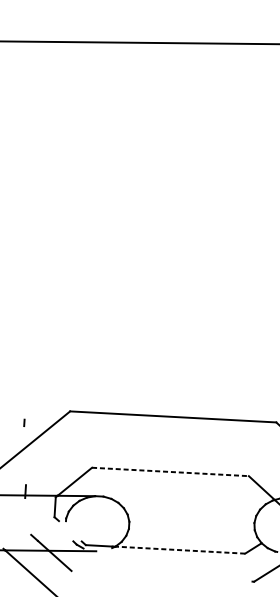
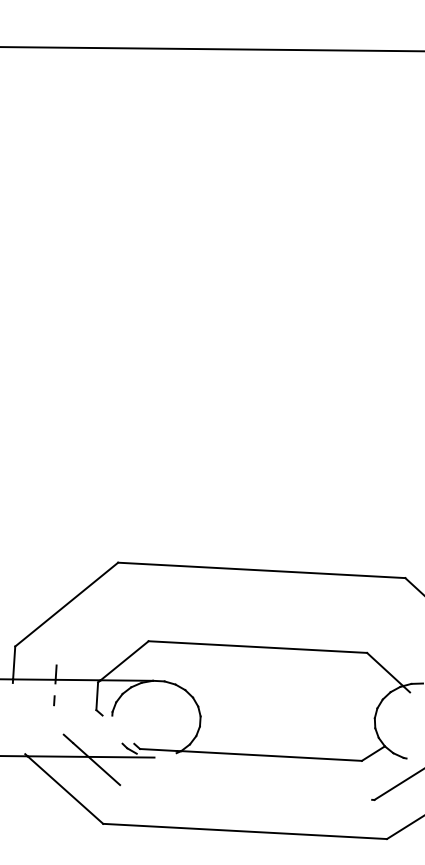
line: (24, 422) -> (54, 700), moved
line: (170, 472) -> (258, 647), dashed -> solid
line: (180, 549) -> (271, 755), dashed -> solid

